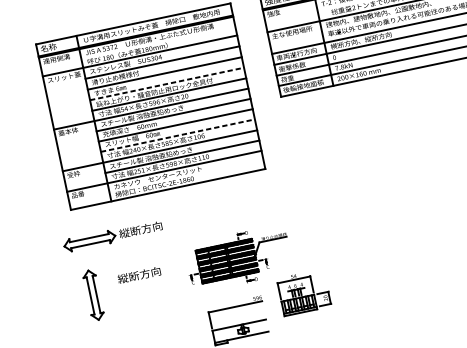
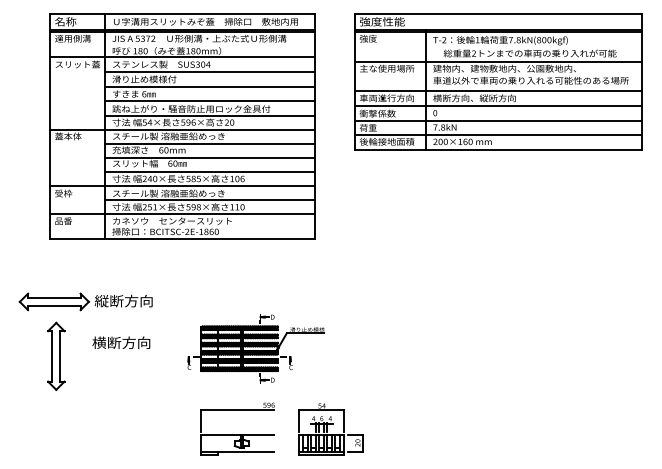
line: (166, 84) -> (209, 101), dashed -> solid
line: (177, 135) -> (209, 171), dashed -> solid
part: (112, 236) -> (85, 301), moved
text: (122, 278) -> (98, 342), 縦断方向 -> 横断方向
part: (303, 292) -> (330, 429), moved

